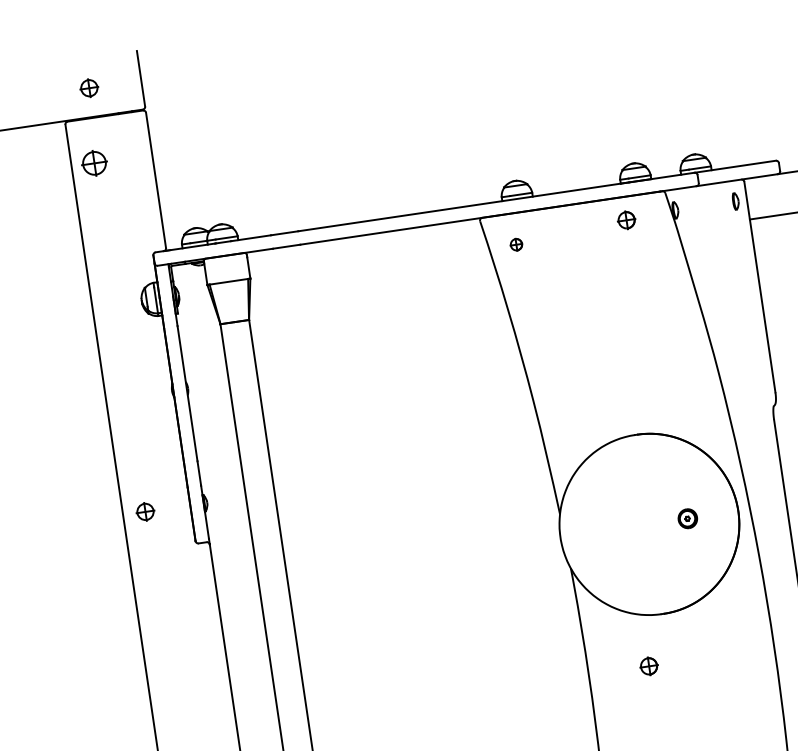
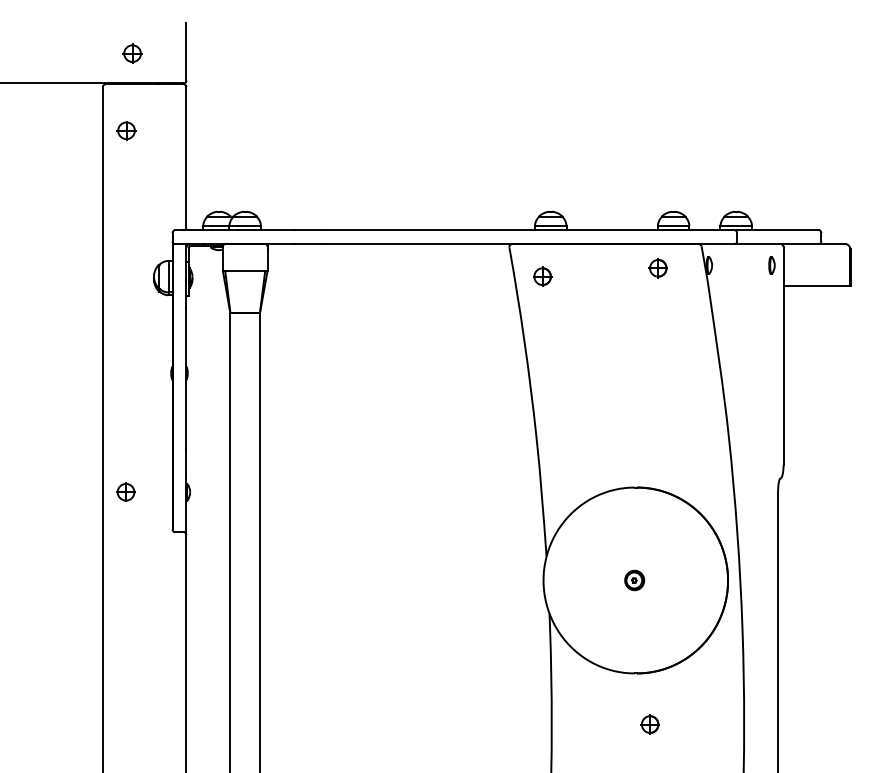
part: (94, 163) -> (126, 130), size x0.71
part: (516, 244) -> (542, 276), size x1.43
part: (687, 518) -> (634, 580), moved
part: (648, 666) -> (649, 724), moved

